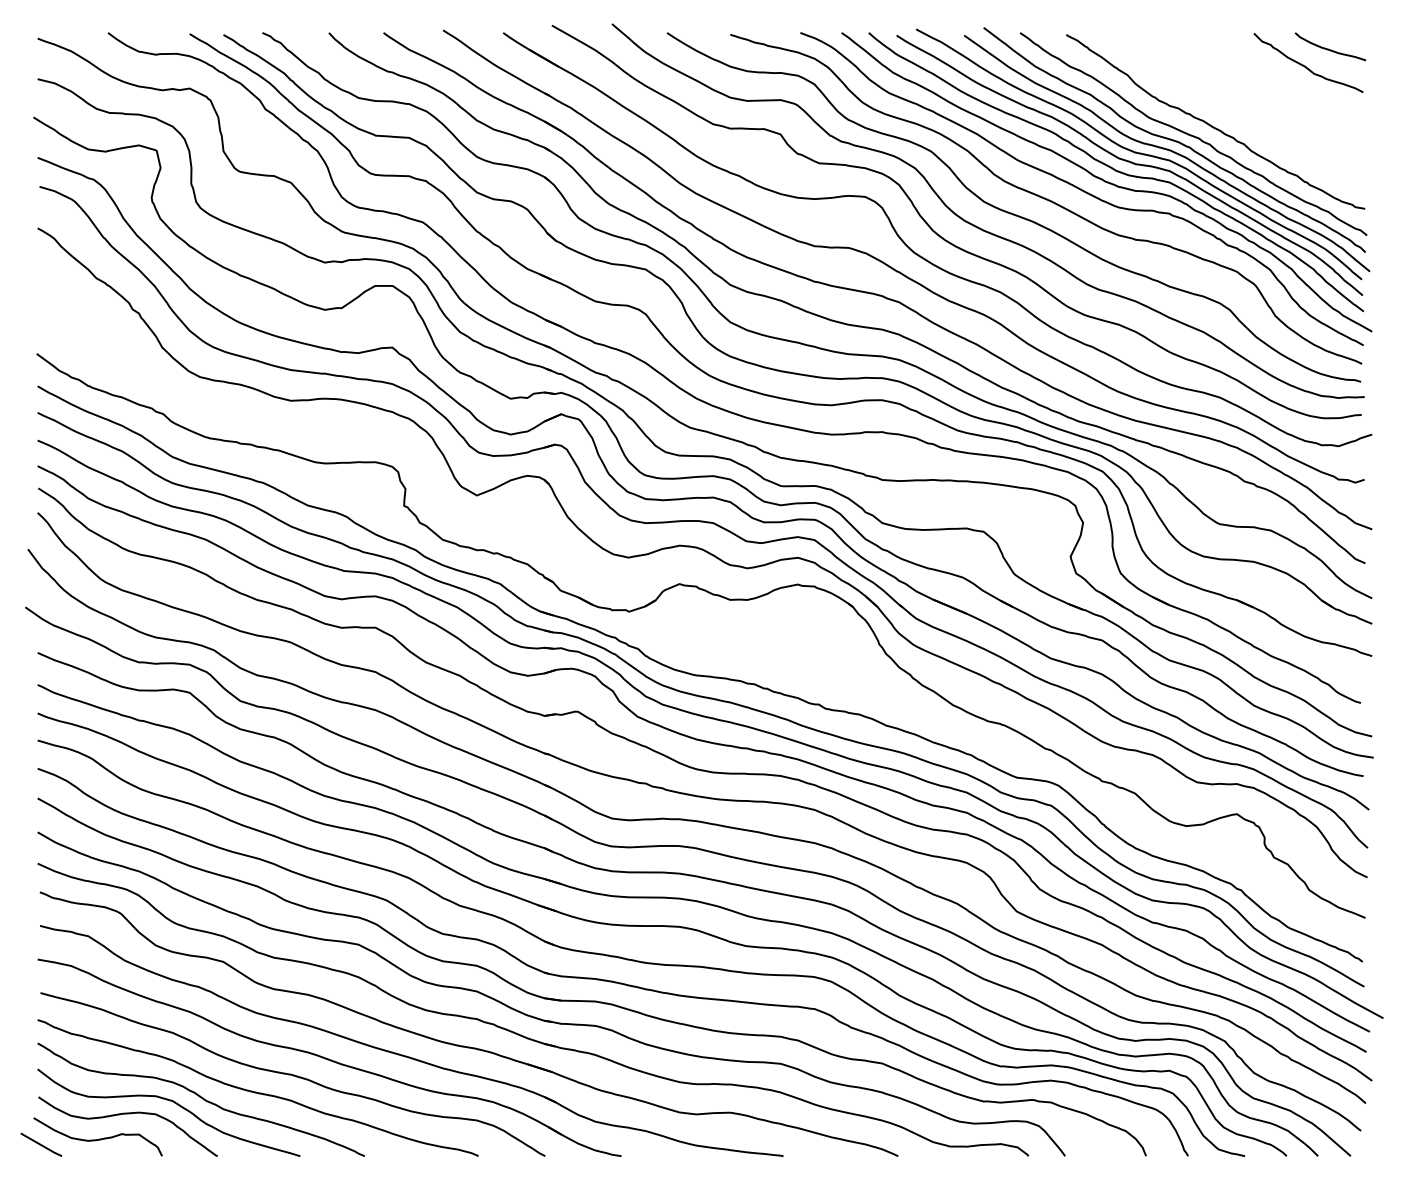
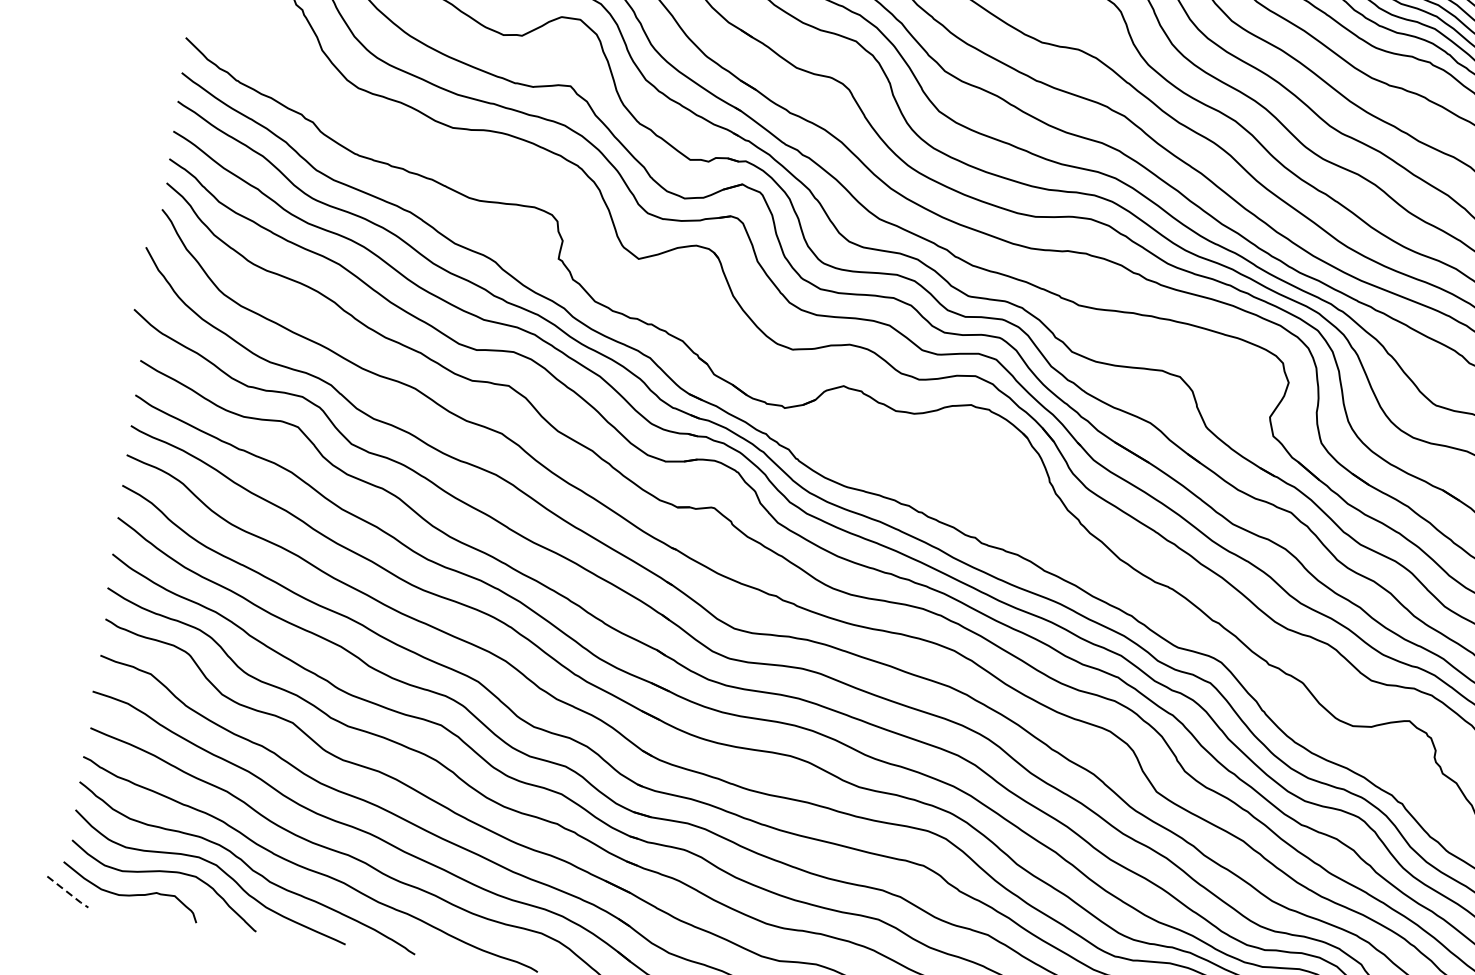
line: (42, 1145) -> (68, 892), solid -> dashed

